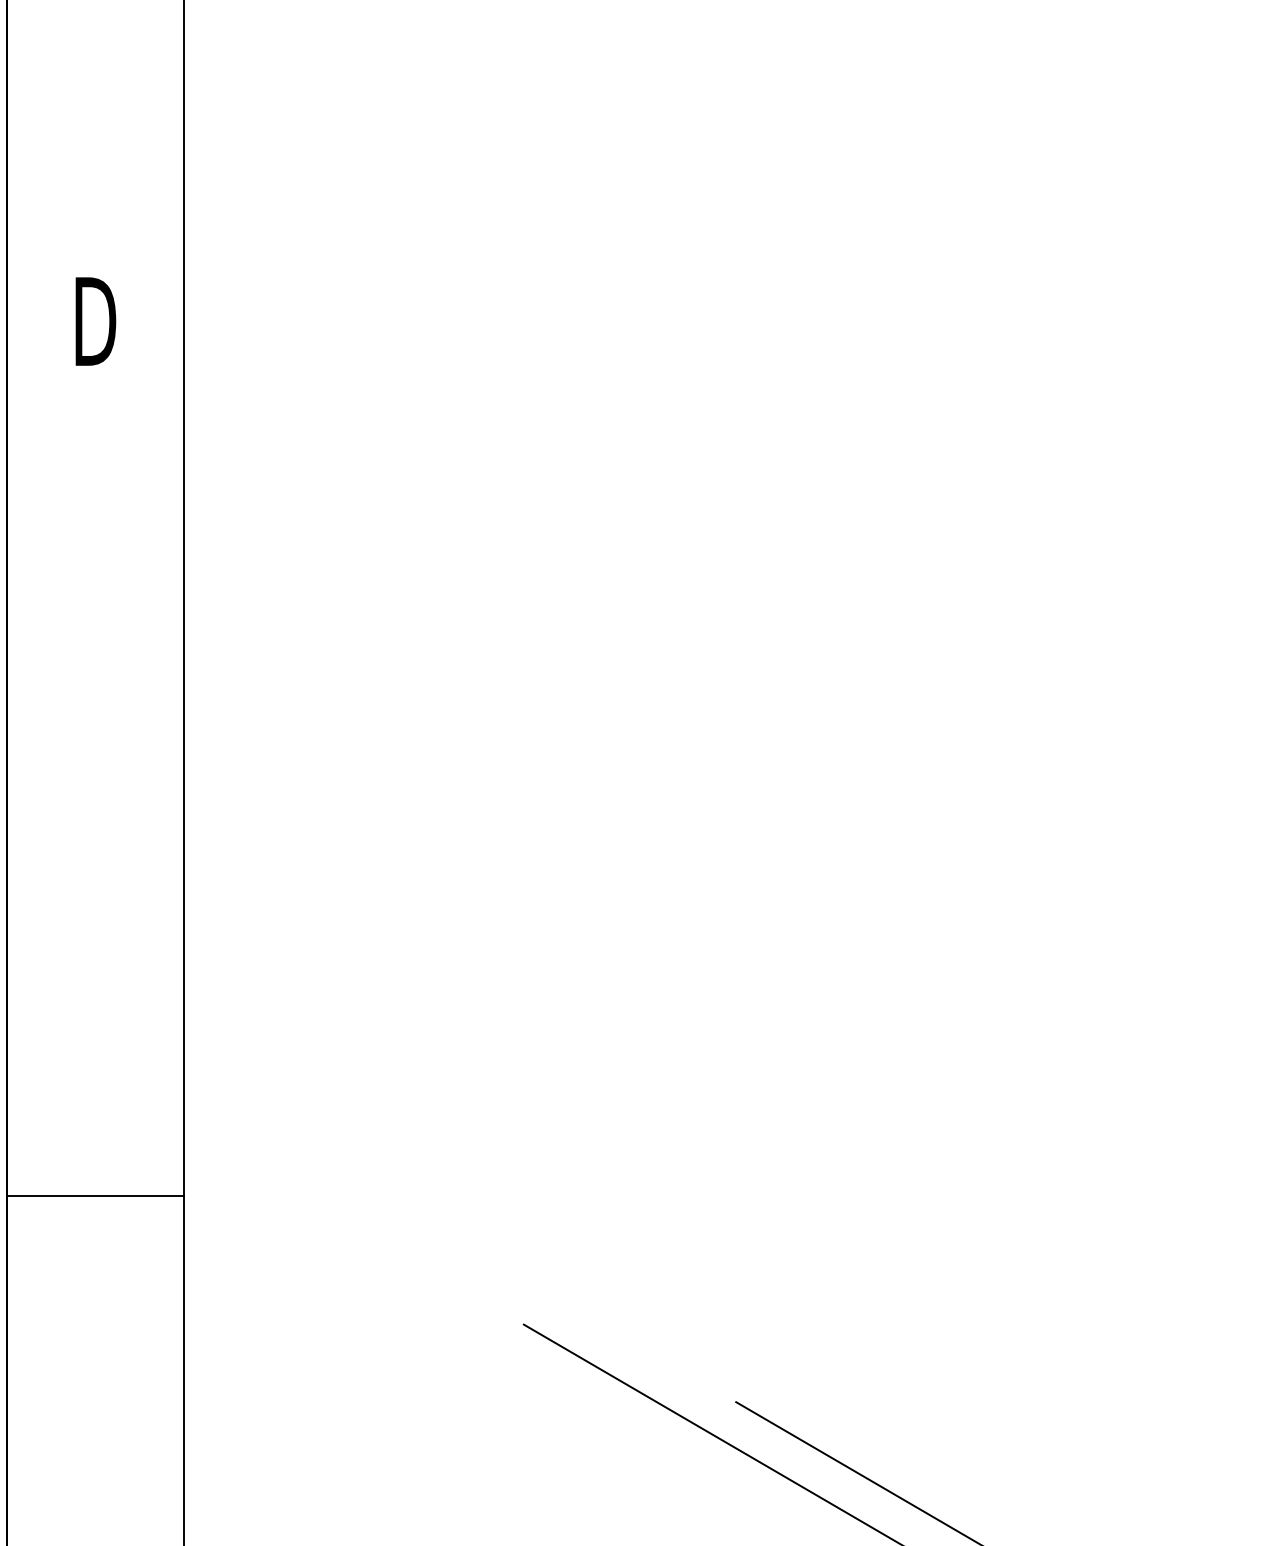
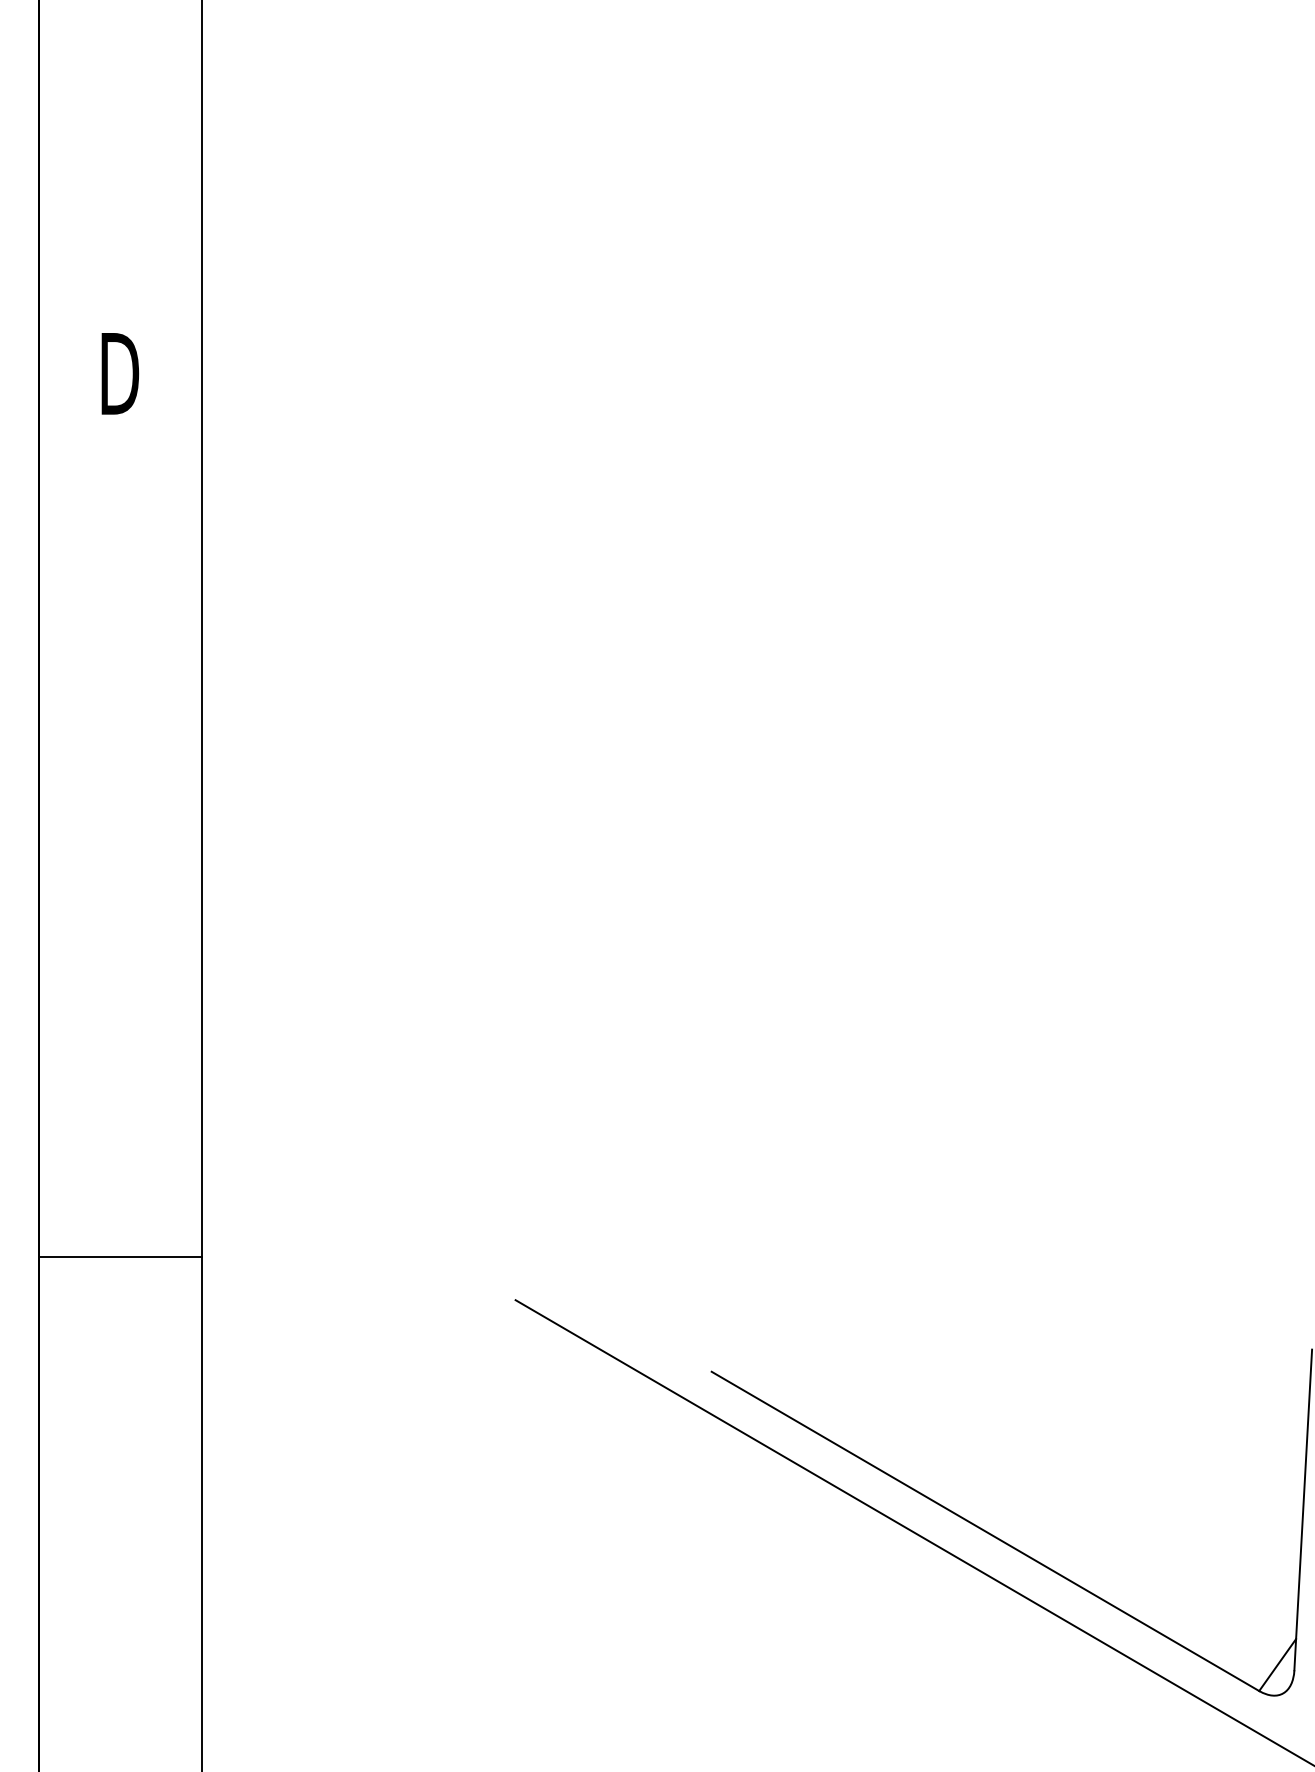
line: (94, 1196) -> (119, 1257), moved

